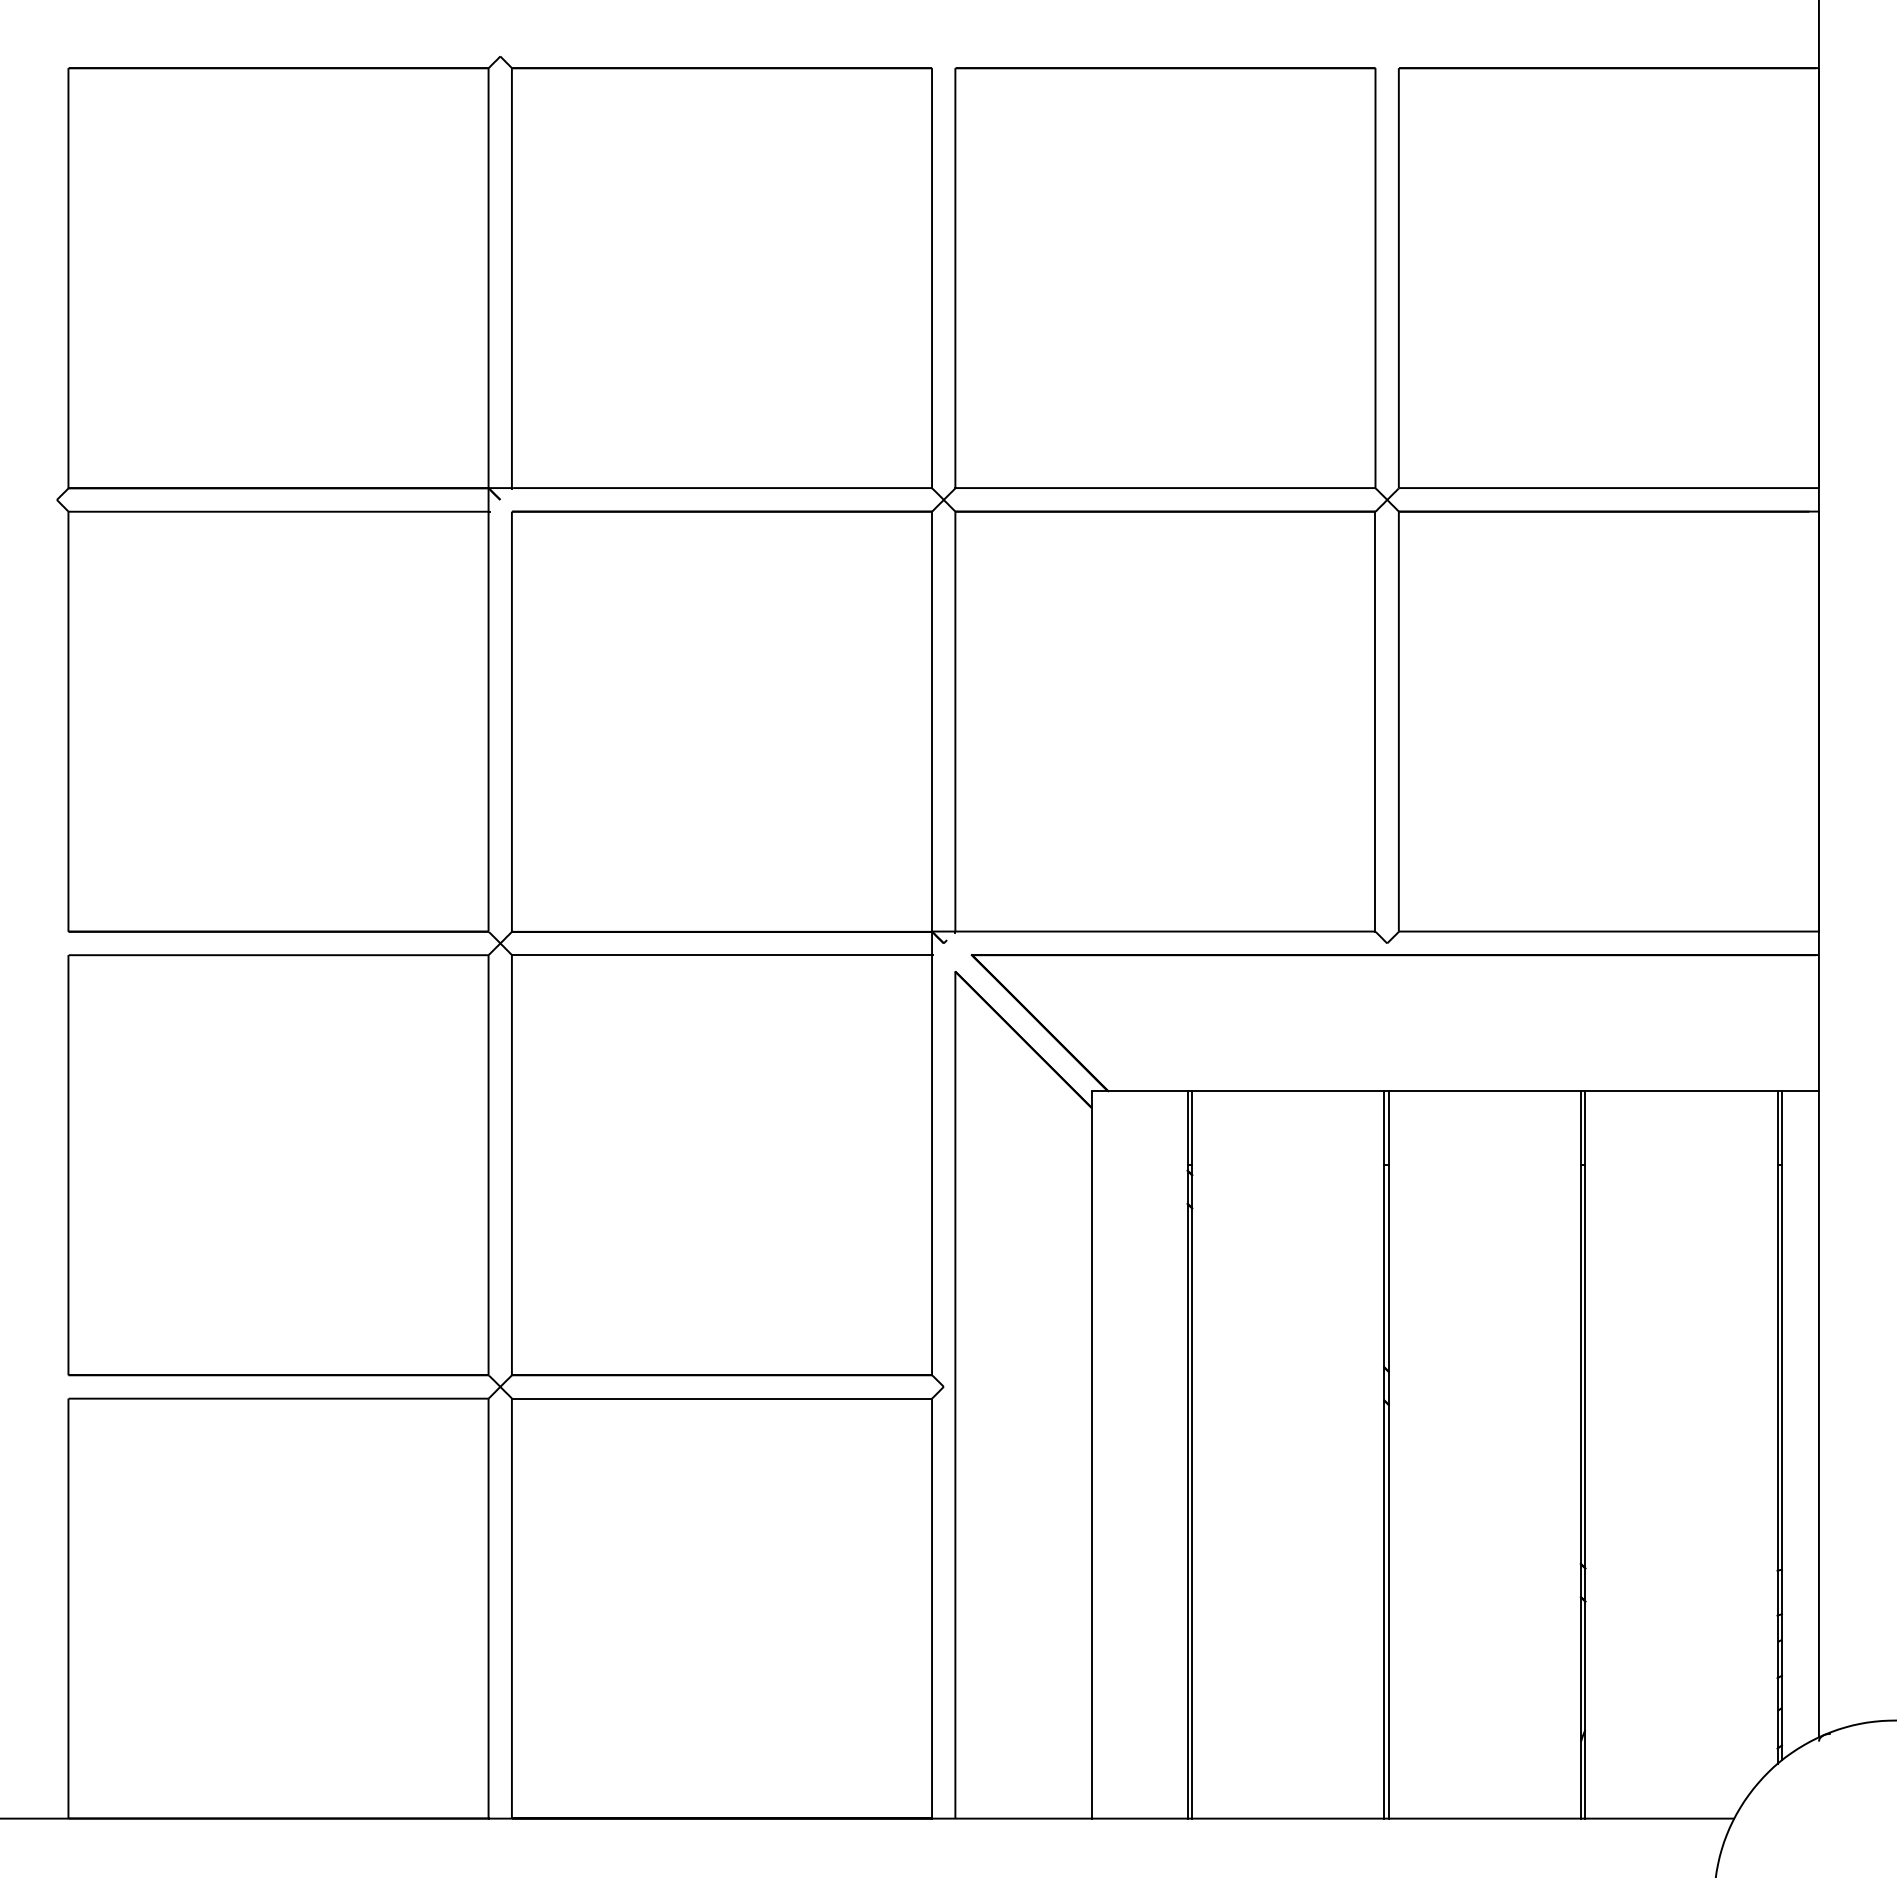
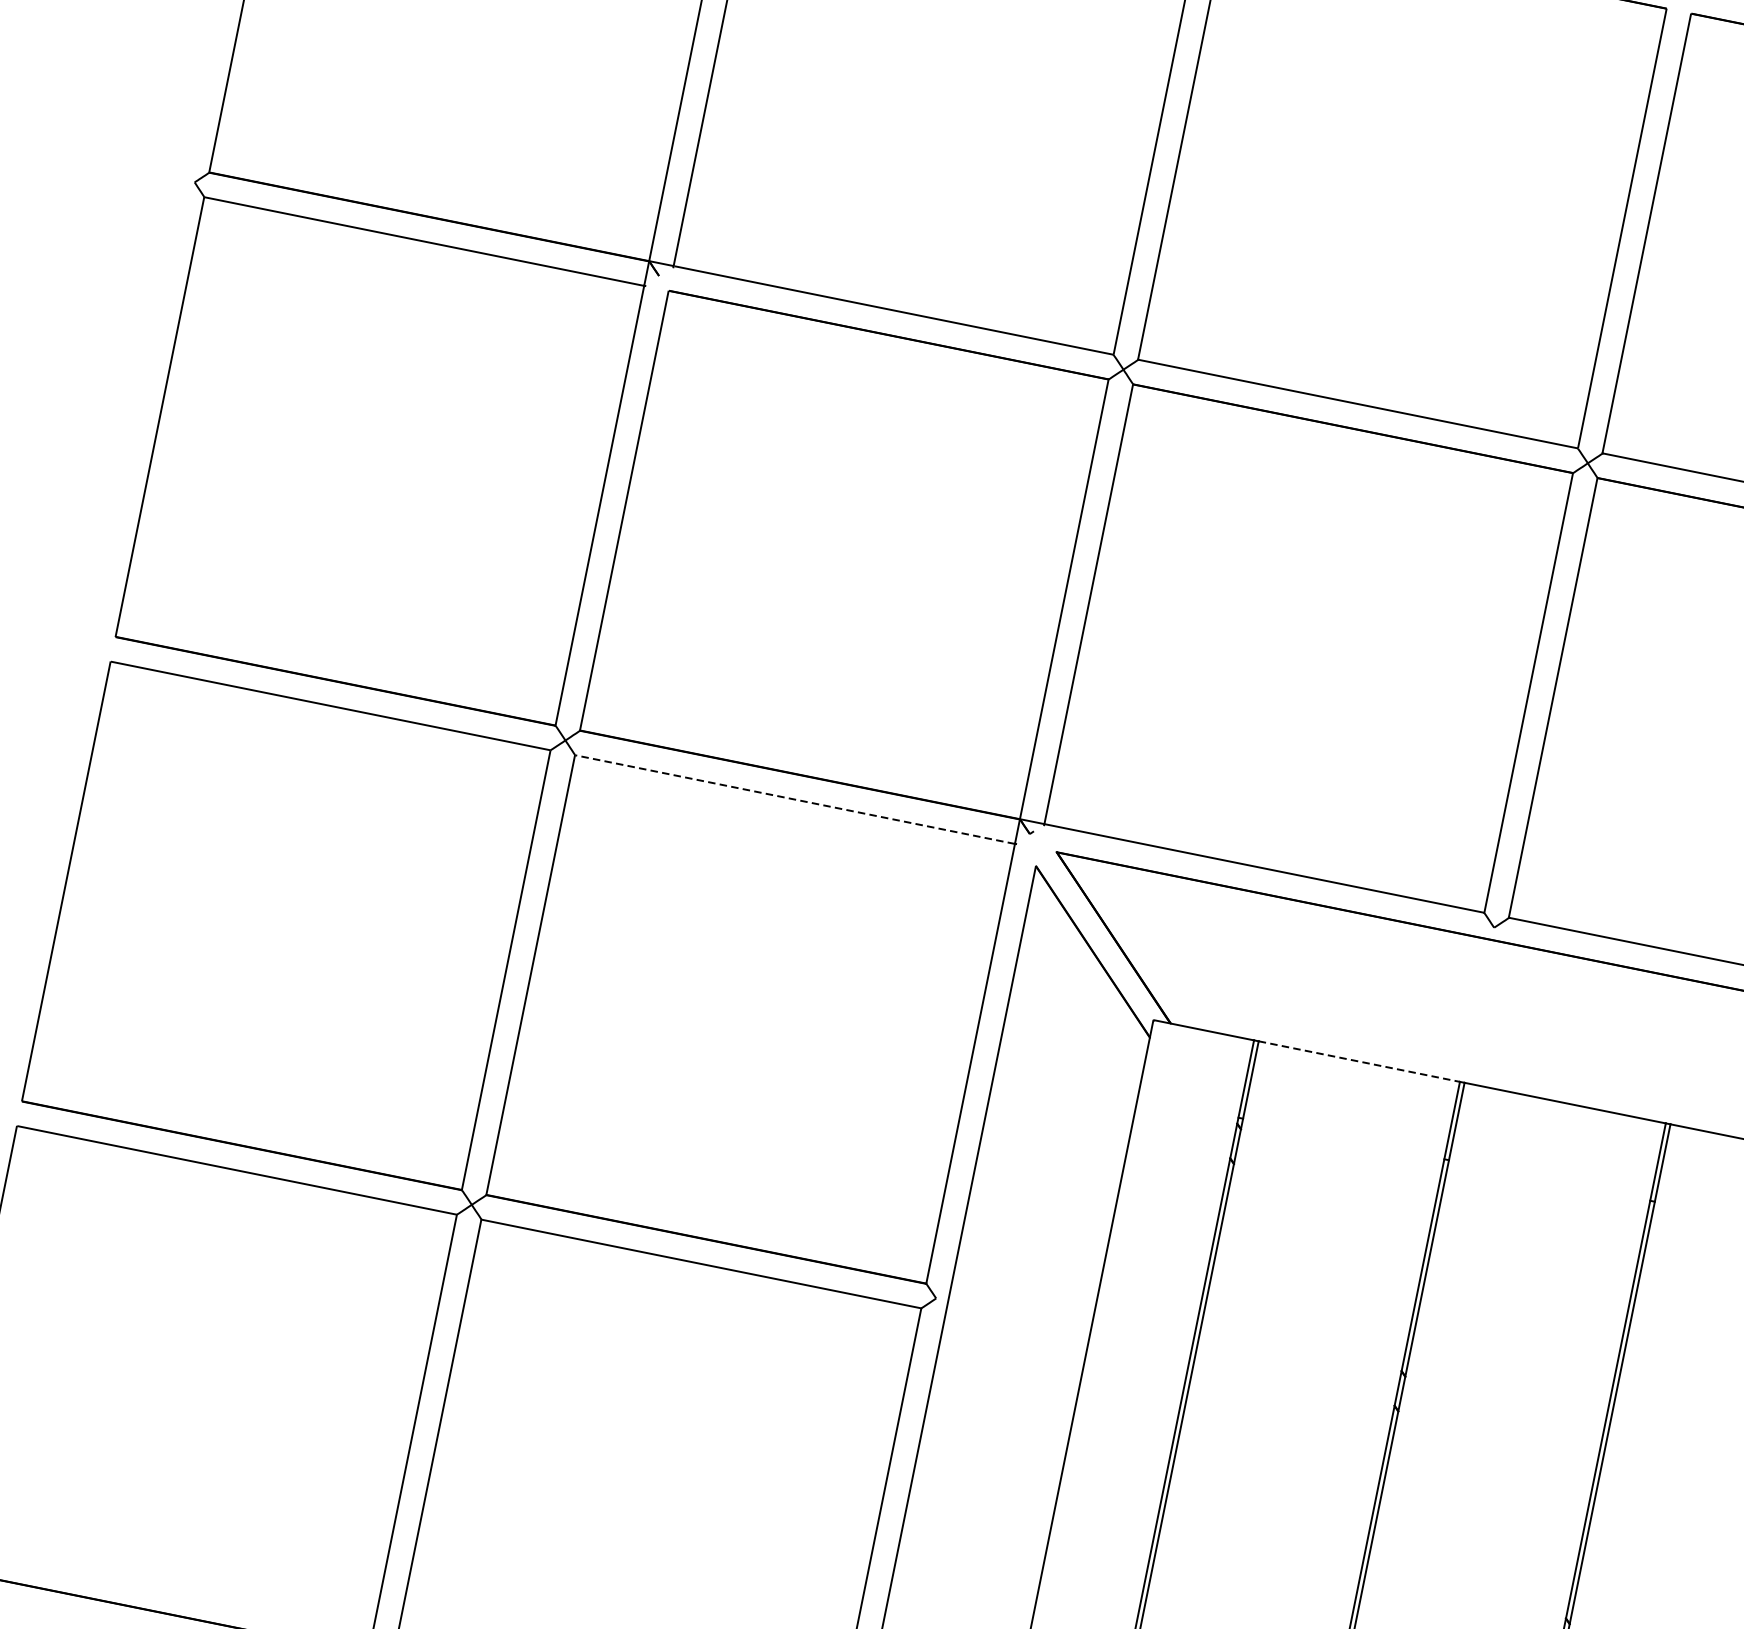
line: (722, 955) -> (795, 800), solid -> dashed
line: (1288, 1091) -> (1359, 1061), solid -> dashed

